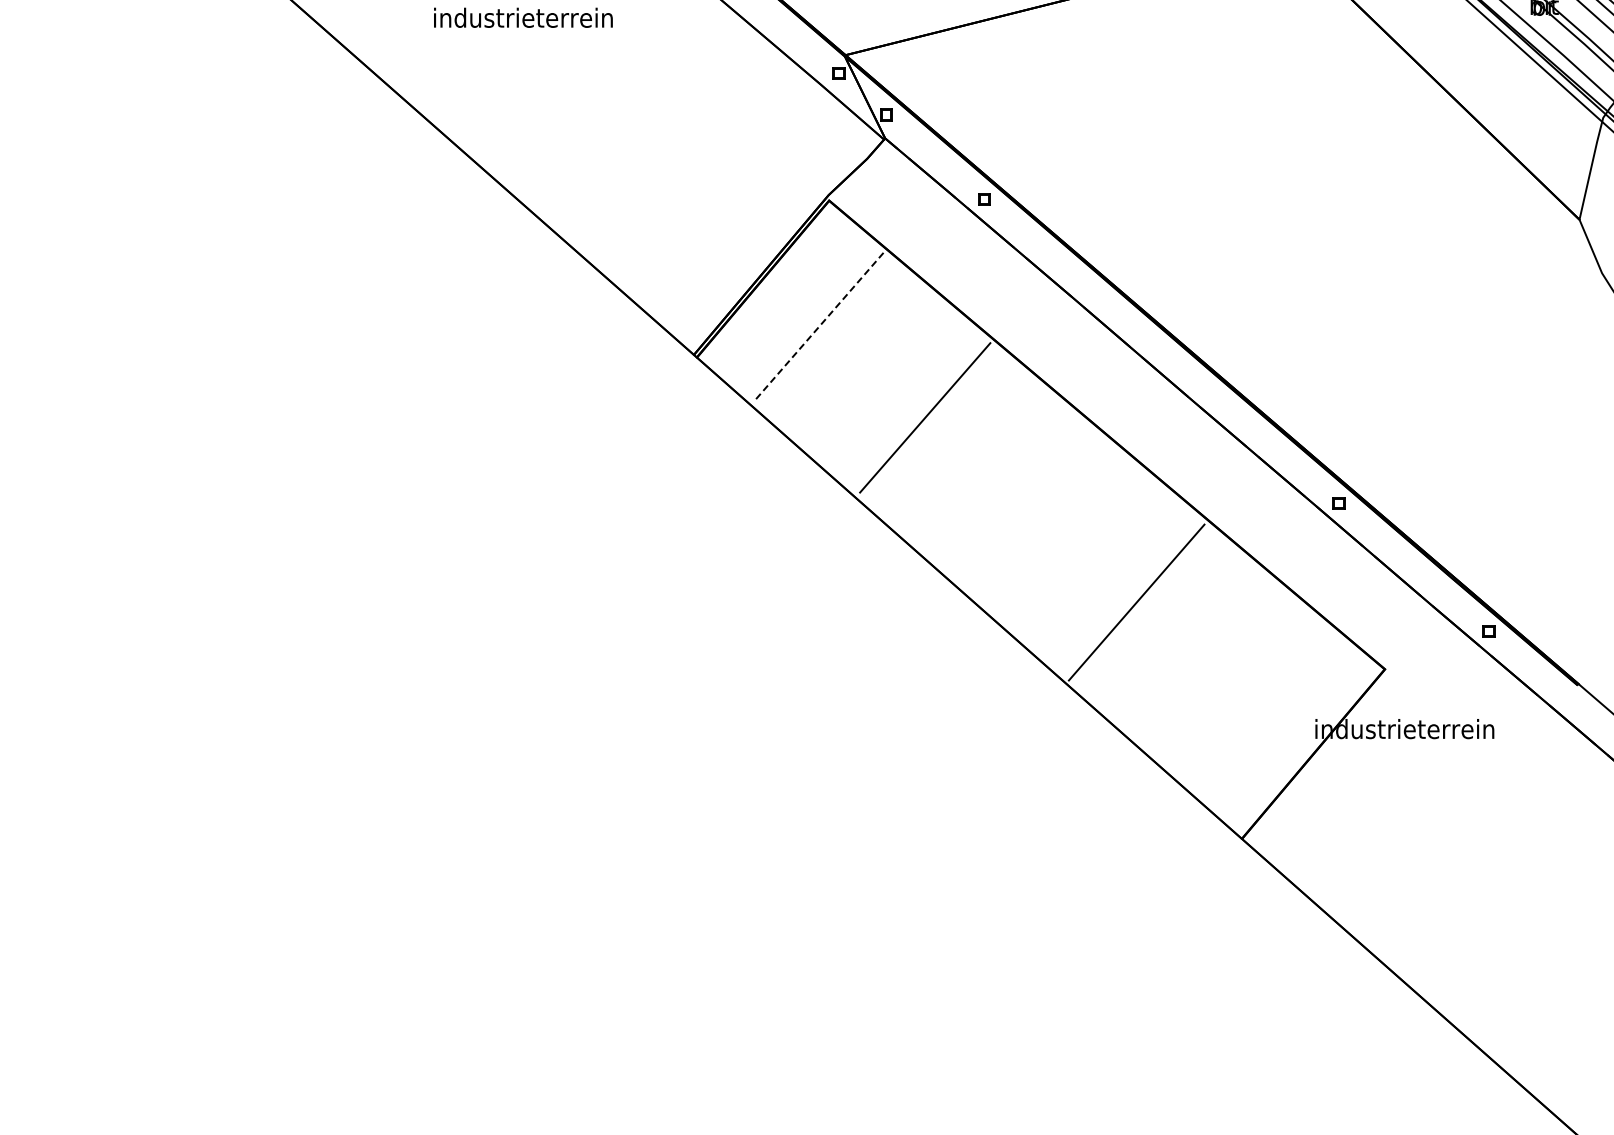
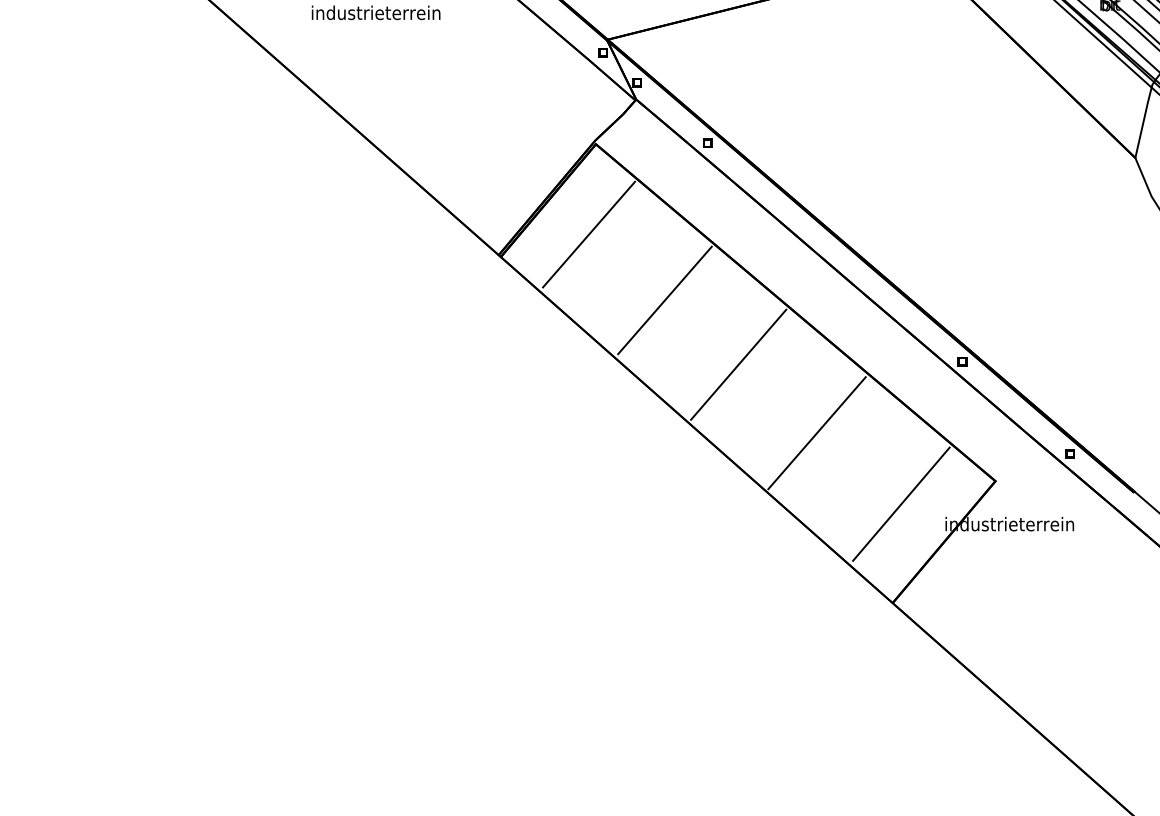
line: (819, 326) -> (588, 234), dashed -> solid
line: (1027, 506) -> (738, 364), added
line: (1253, 701) -> (900, 504), added

